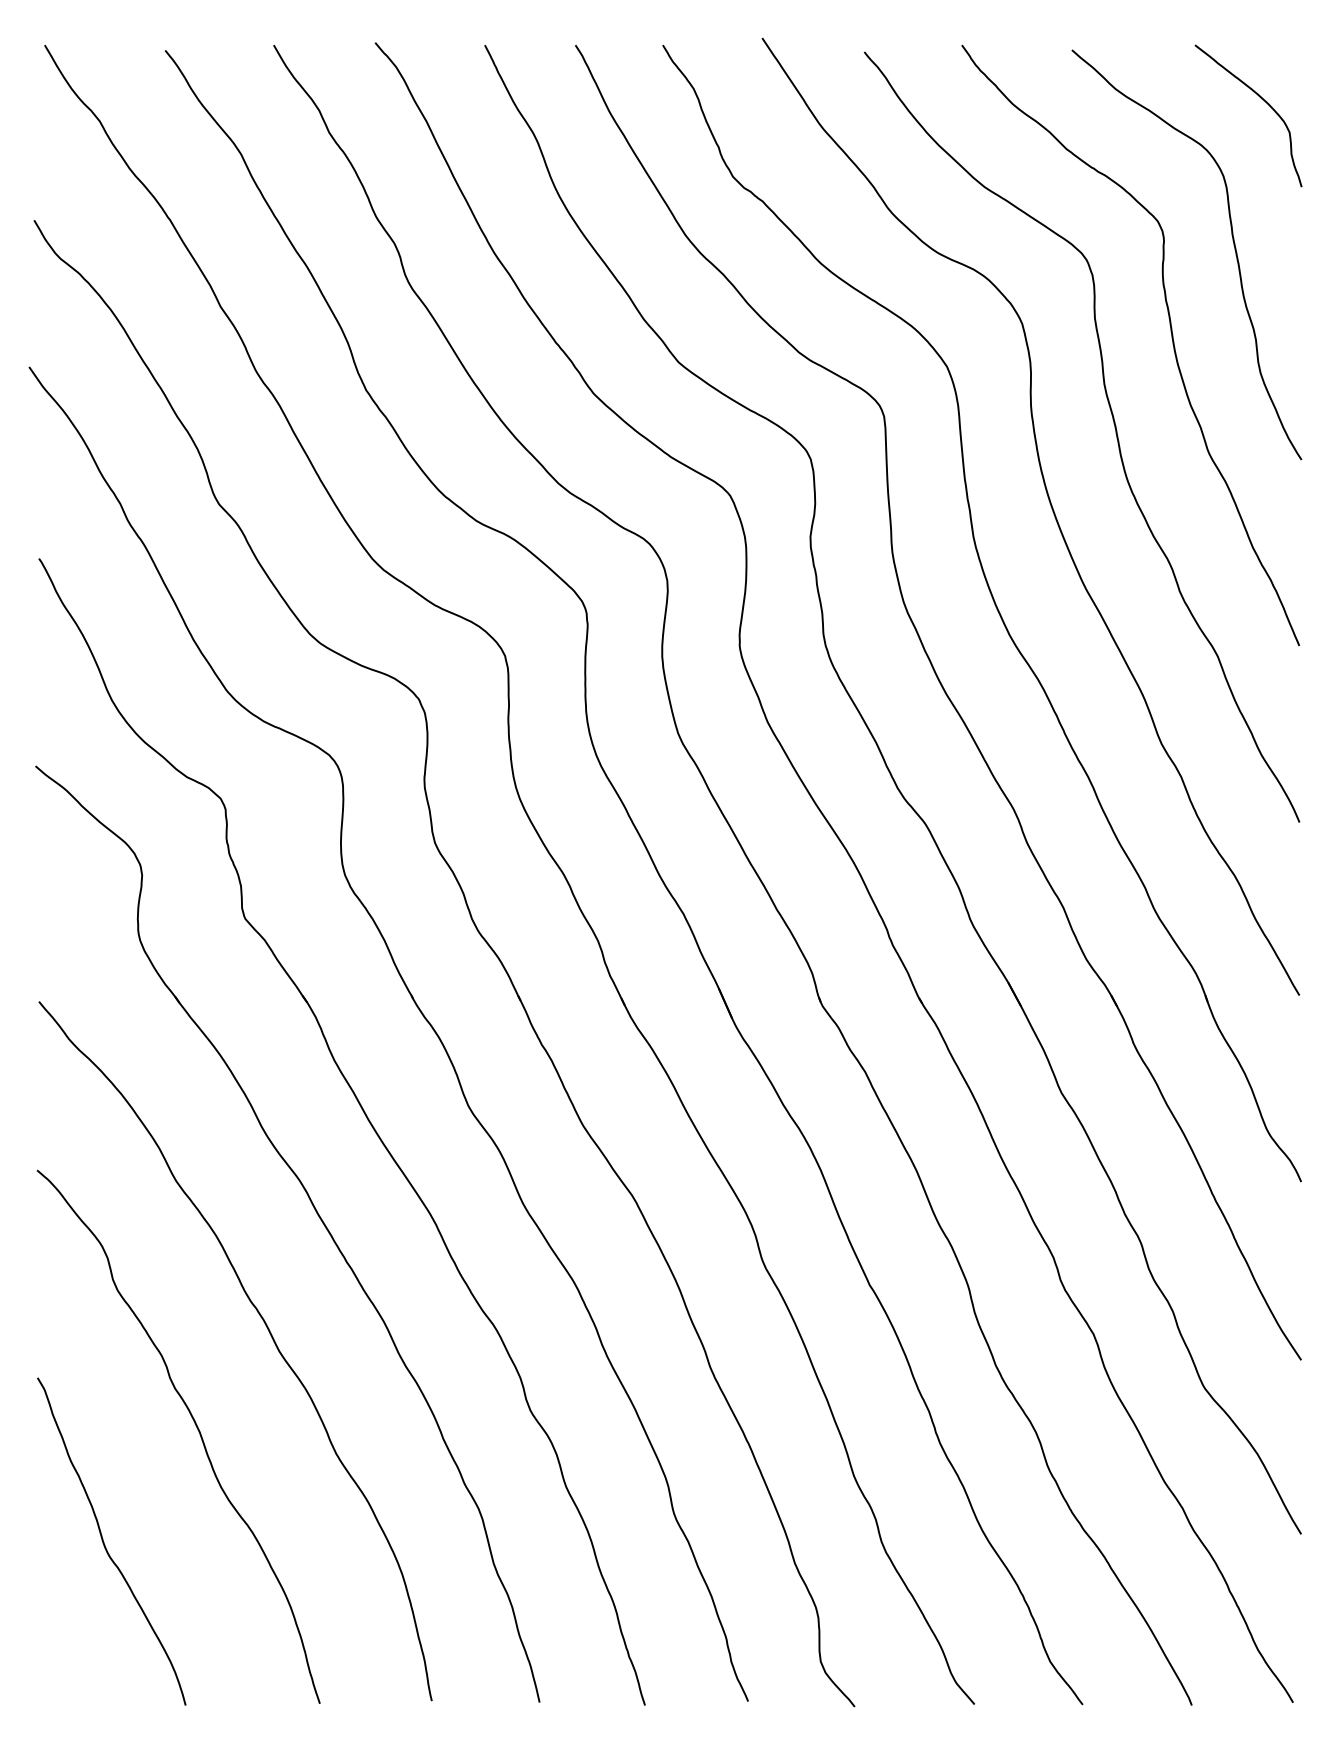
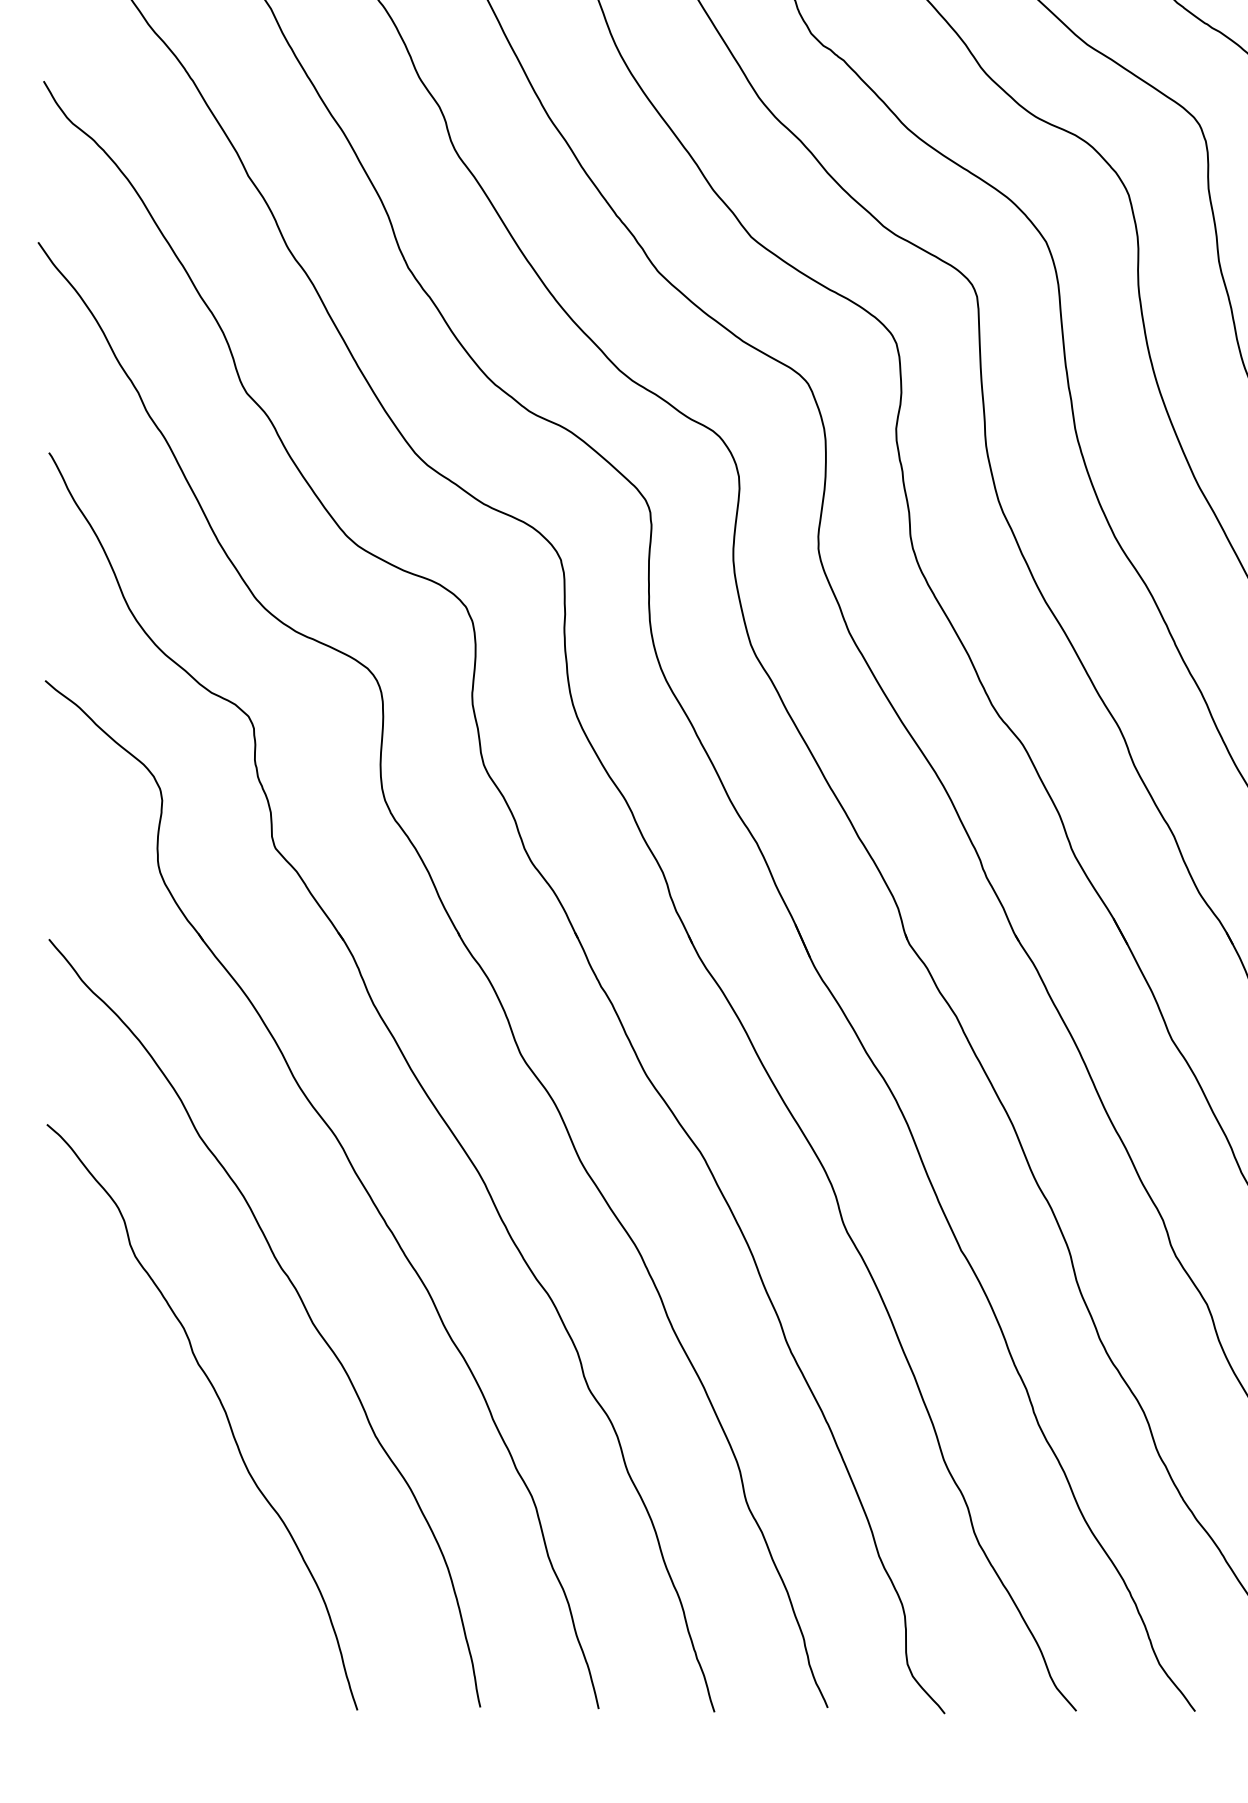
curve: (105, 1544) -> (122, 1535), removed

